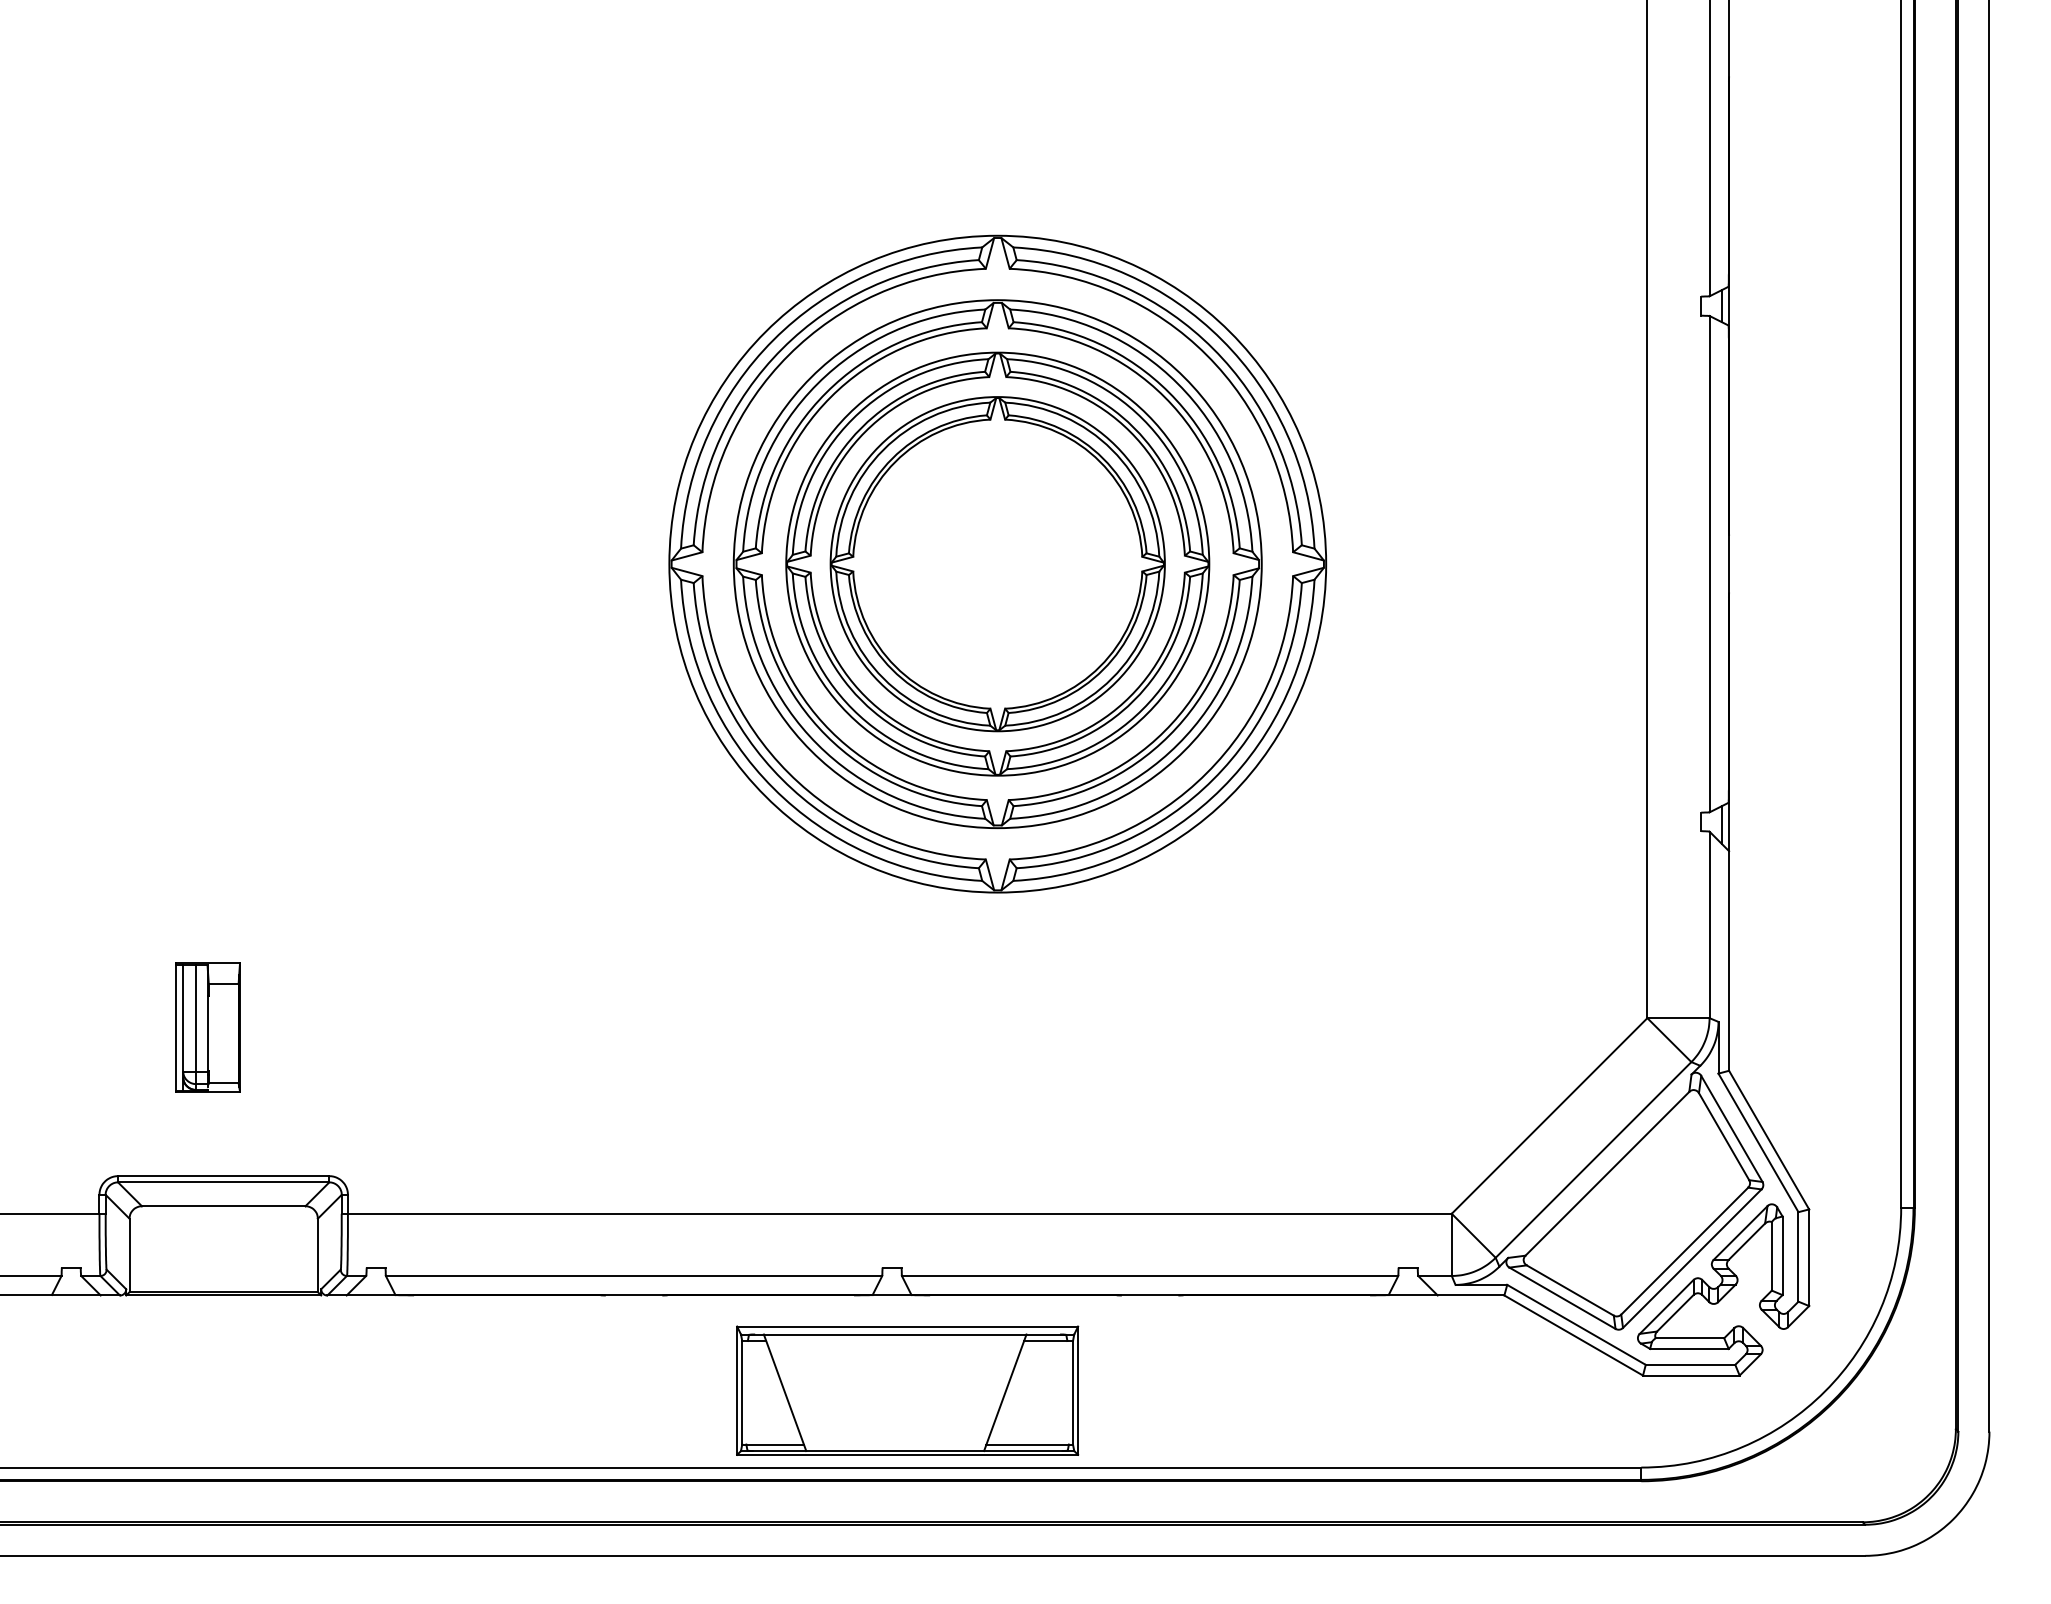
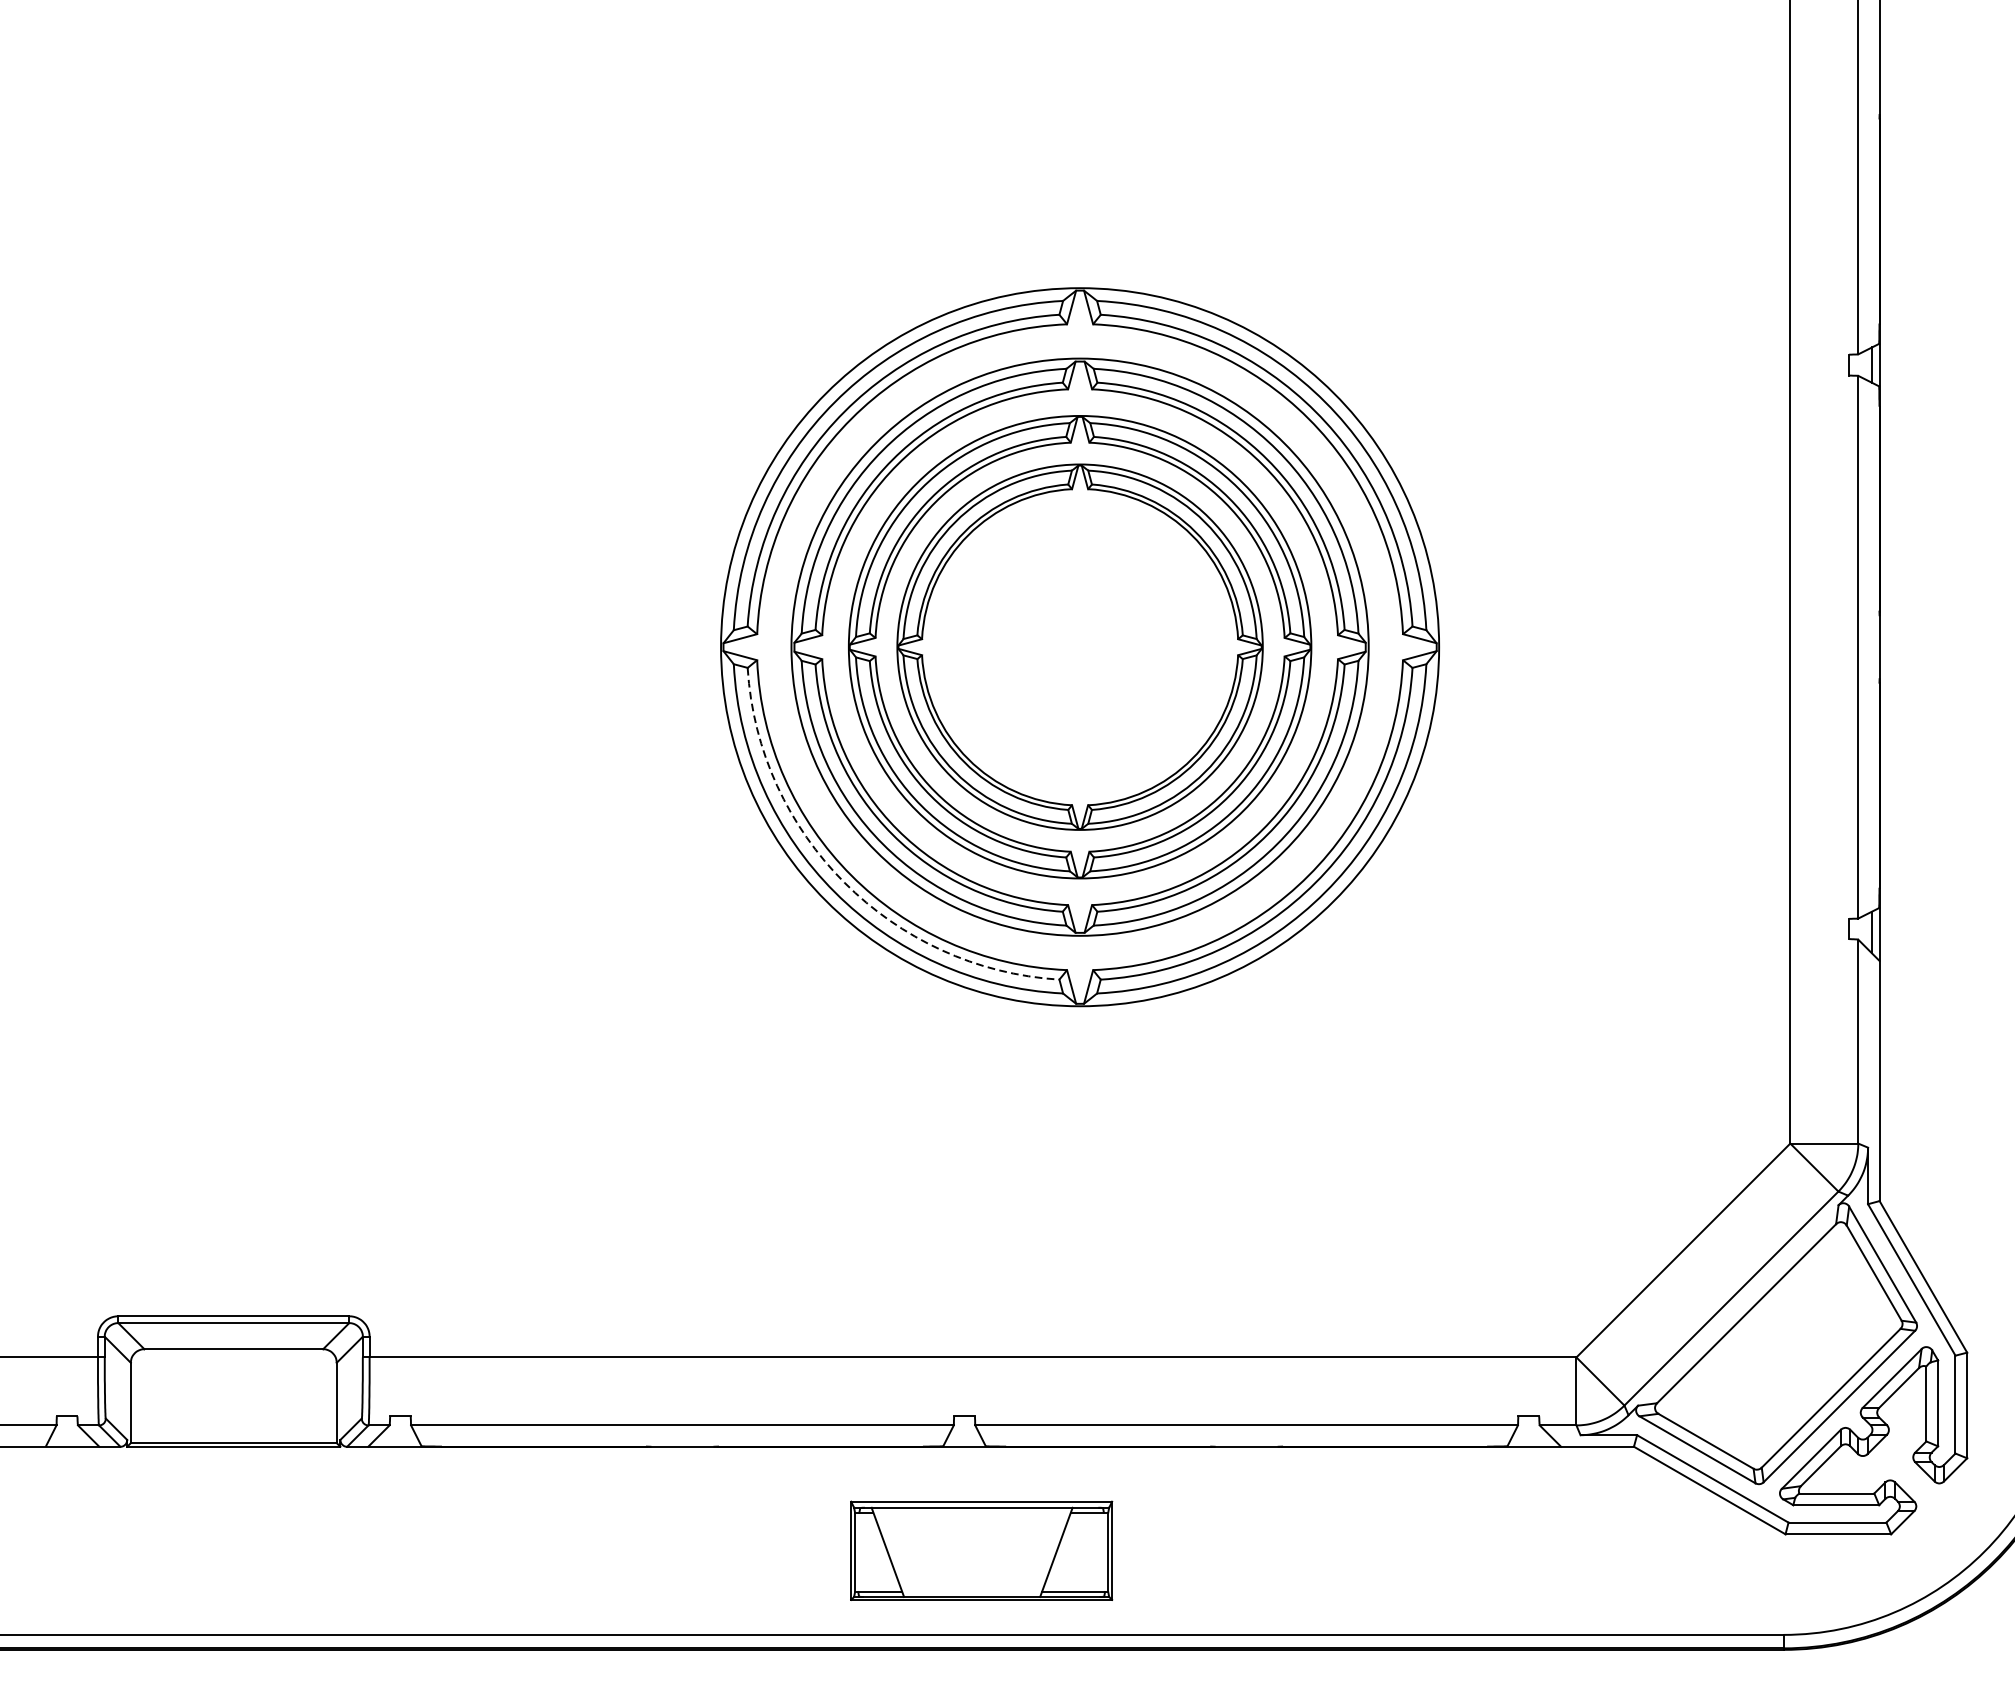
arc: (782, 779) -> (844, 882), solid -> dashed
part: (207, 1027) -> (216, 1153), removed
part: (907, 1390) -> (981, 1550), size x0.7

